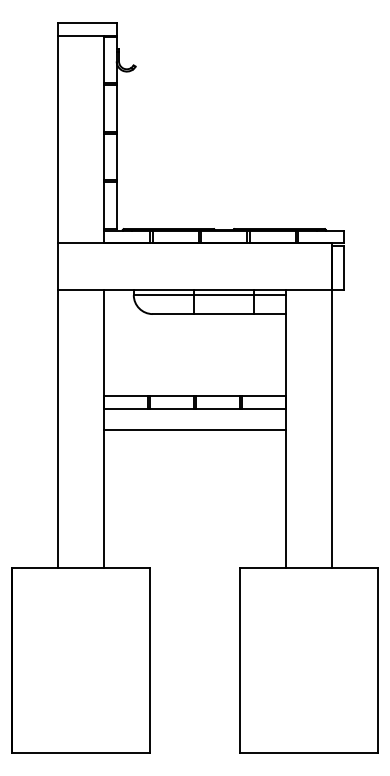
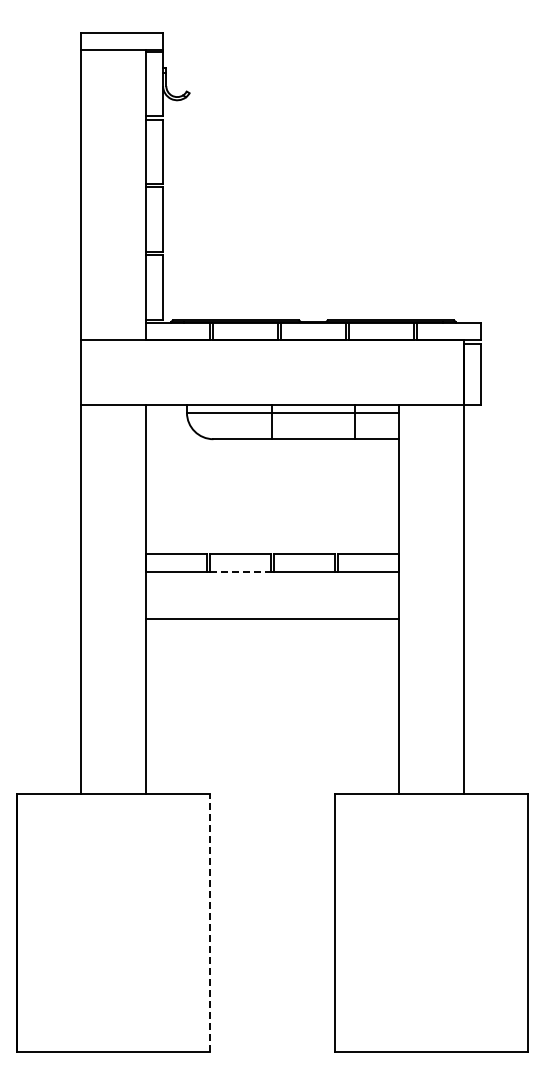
line: (172, 408) -> (240, 571), solid -> dashed
line: (195, 429) -> (272, 618), moved
line: (150, 659) -> (210, 922), solid -> dashed

